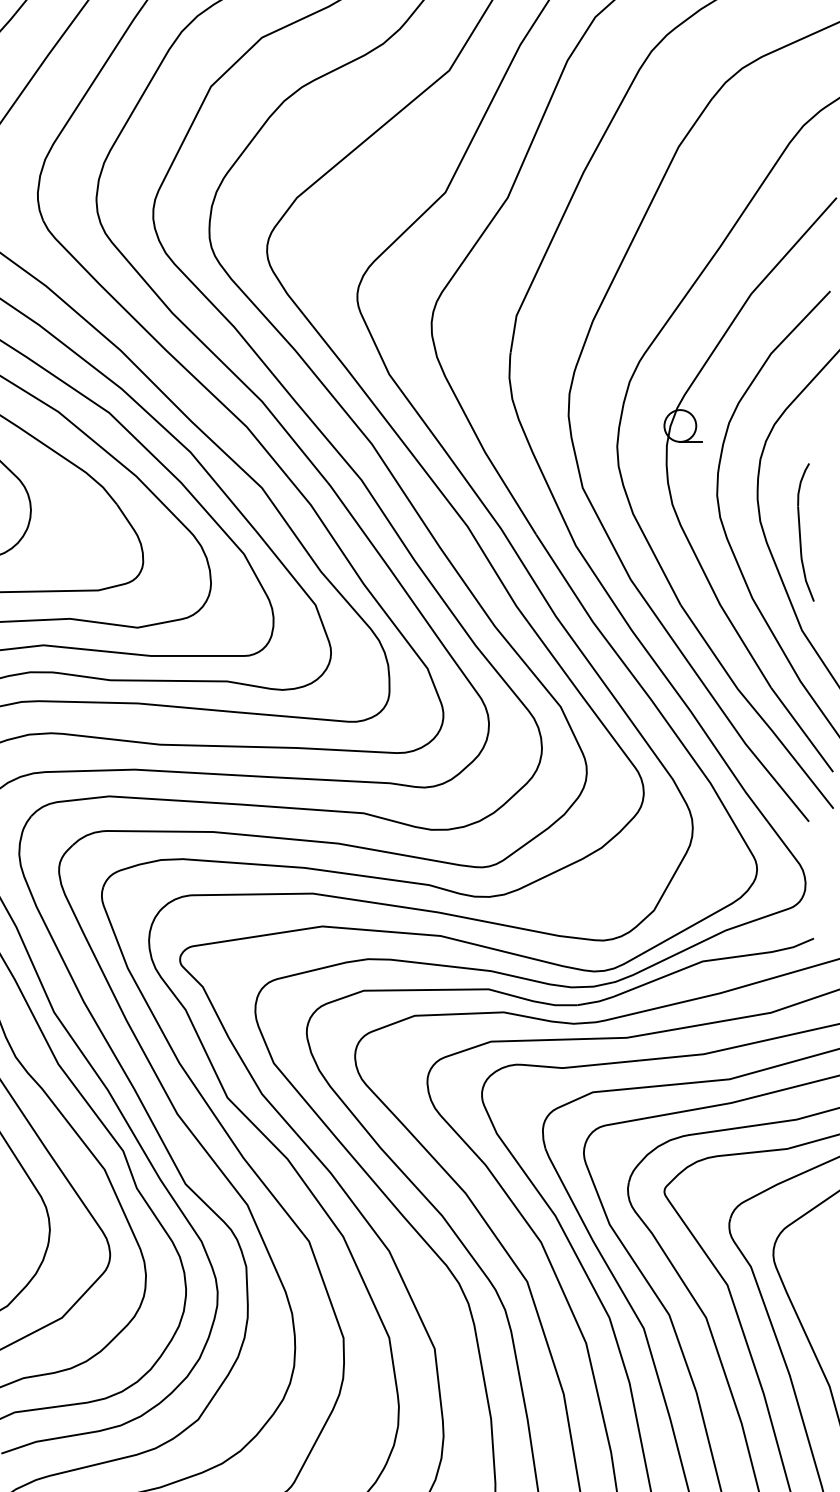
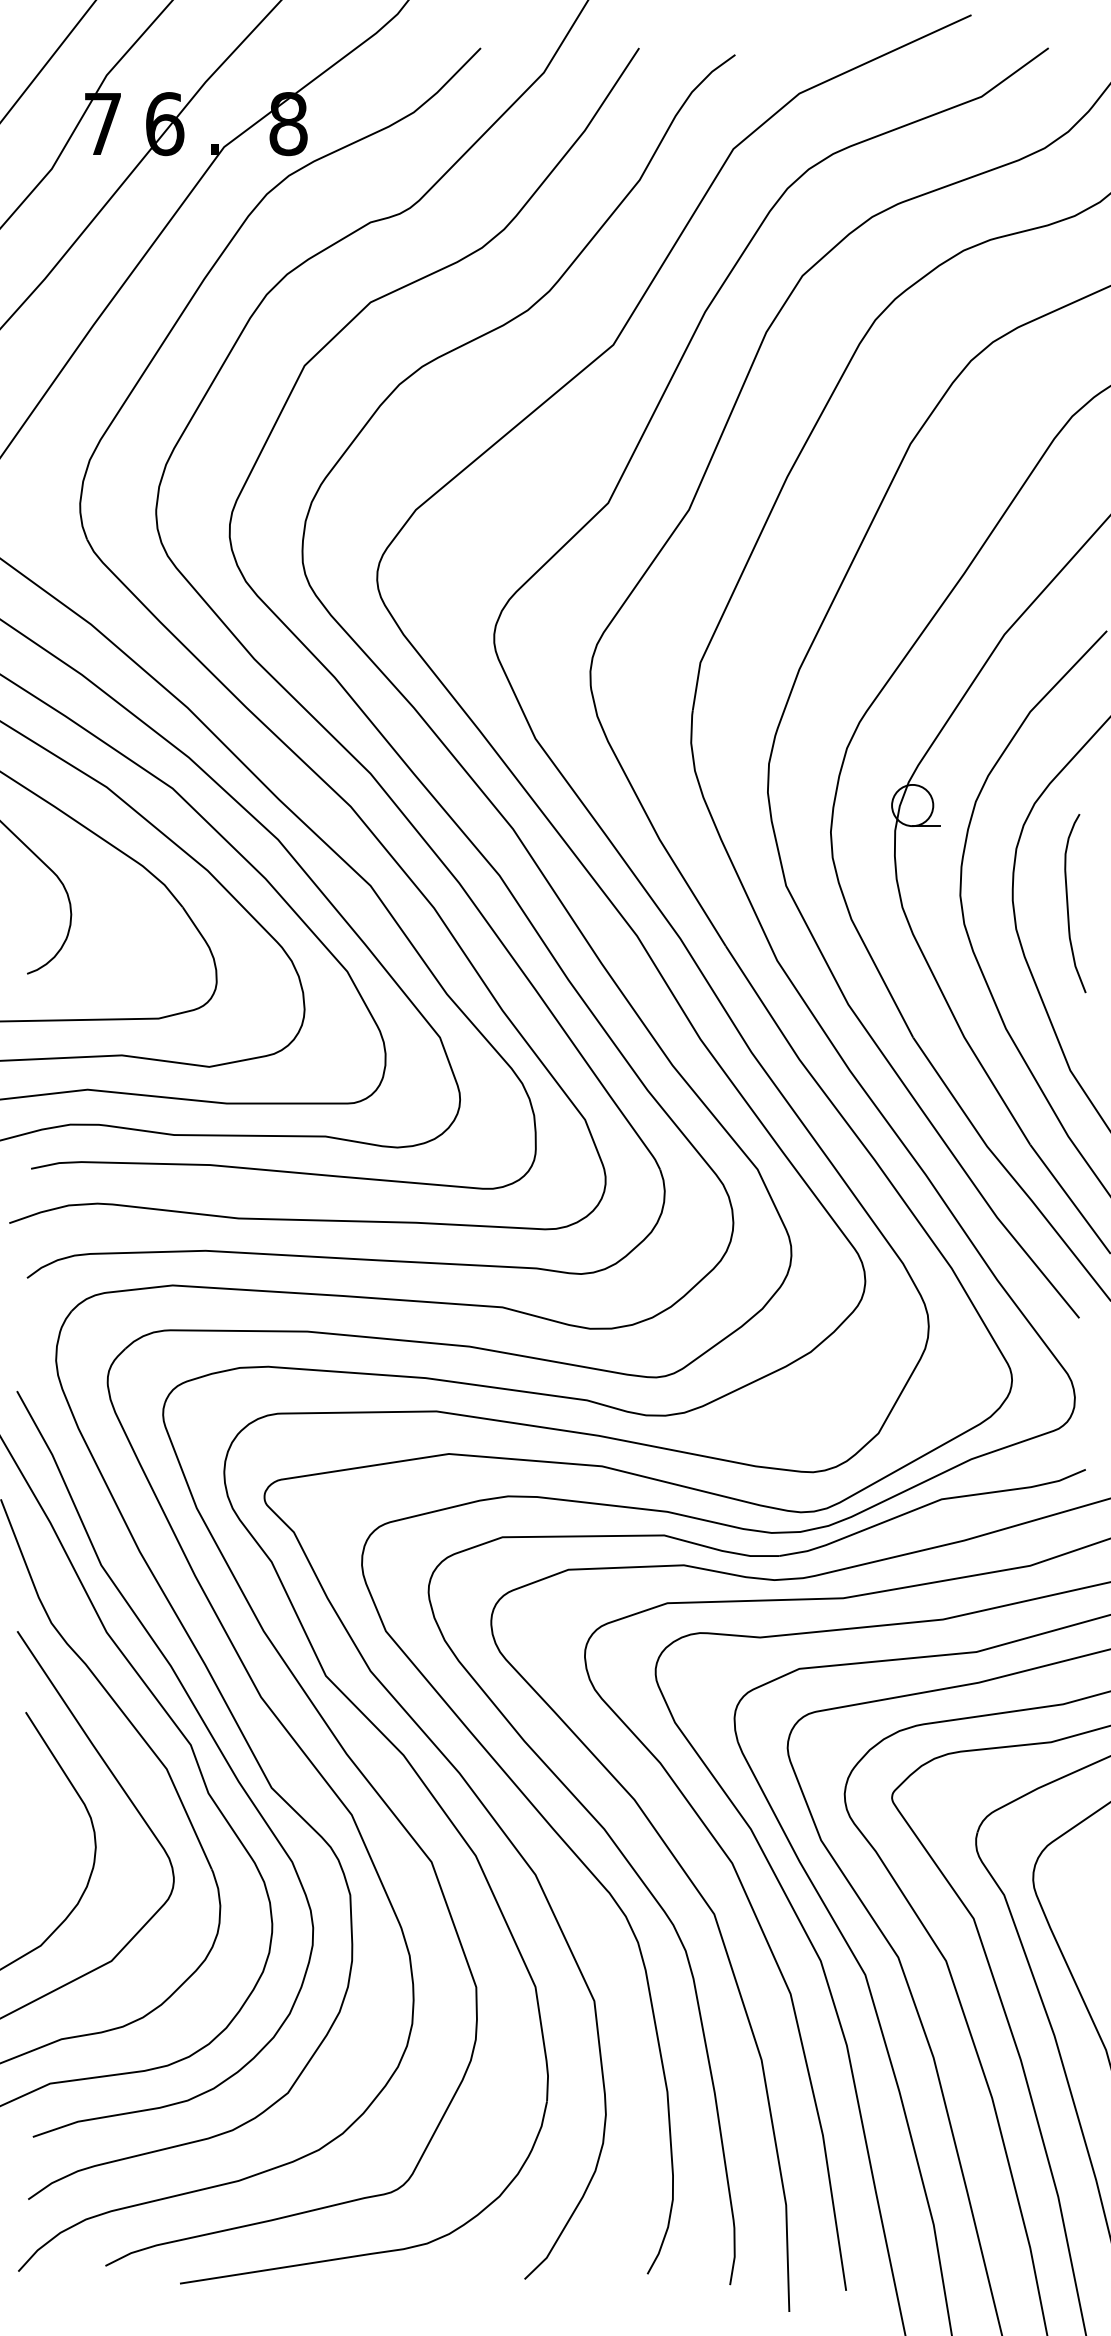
part: (800, 532) -> (1068, 903), moved

